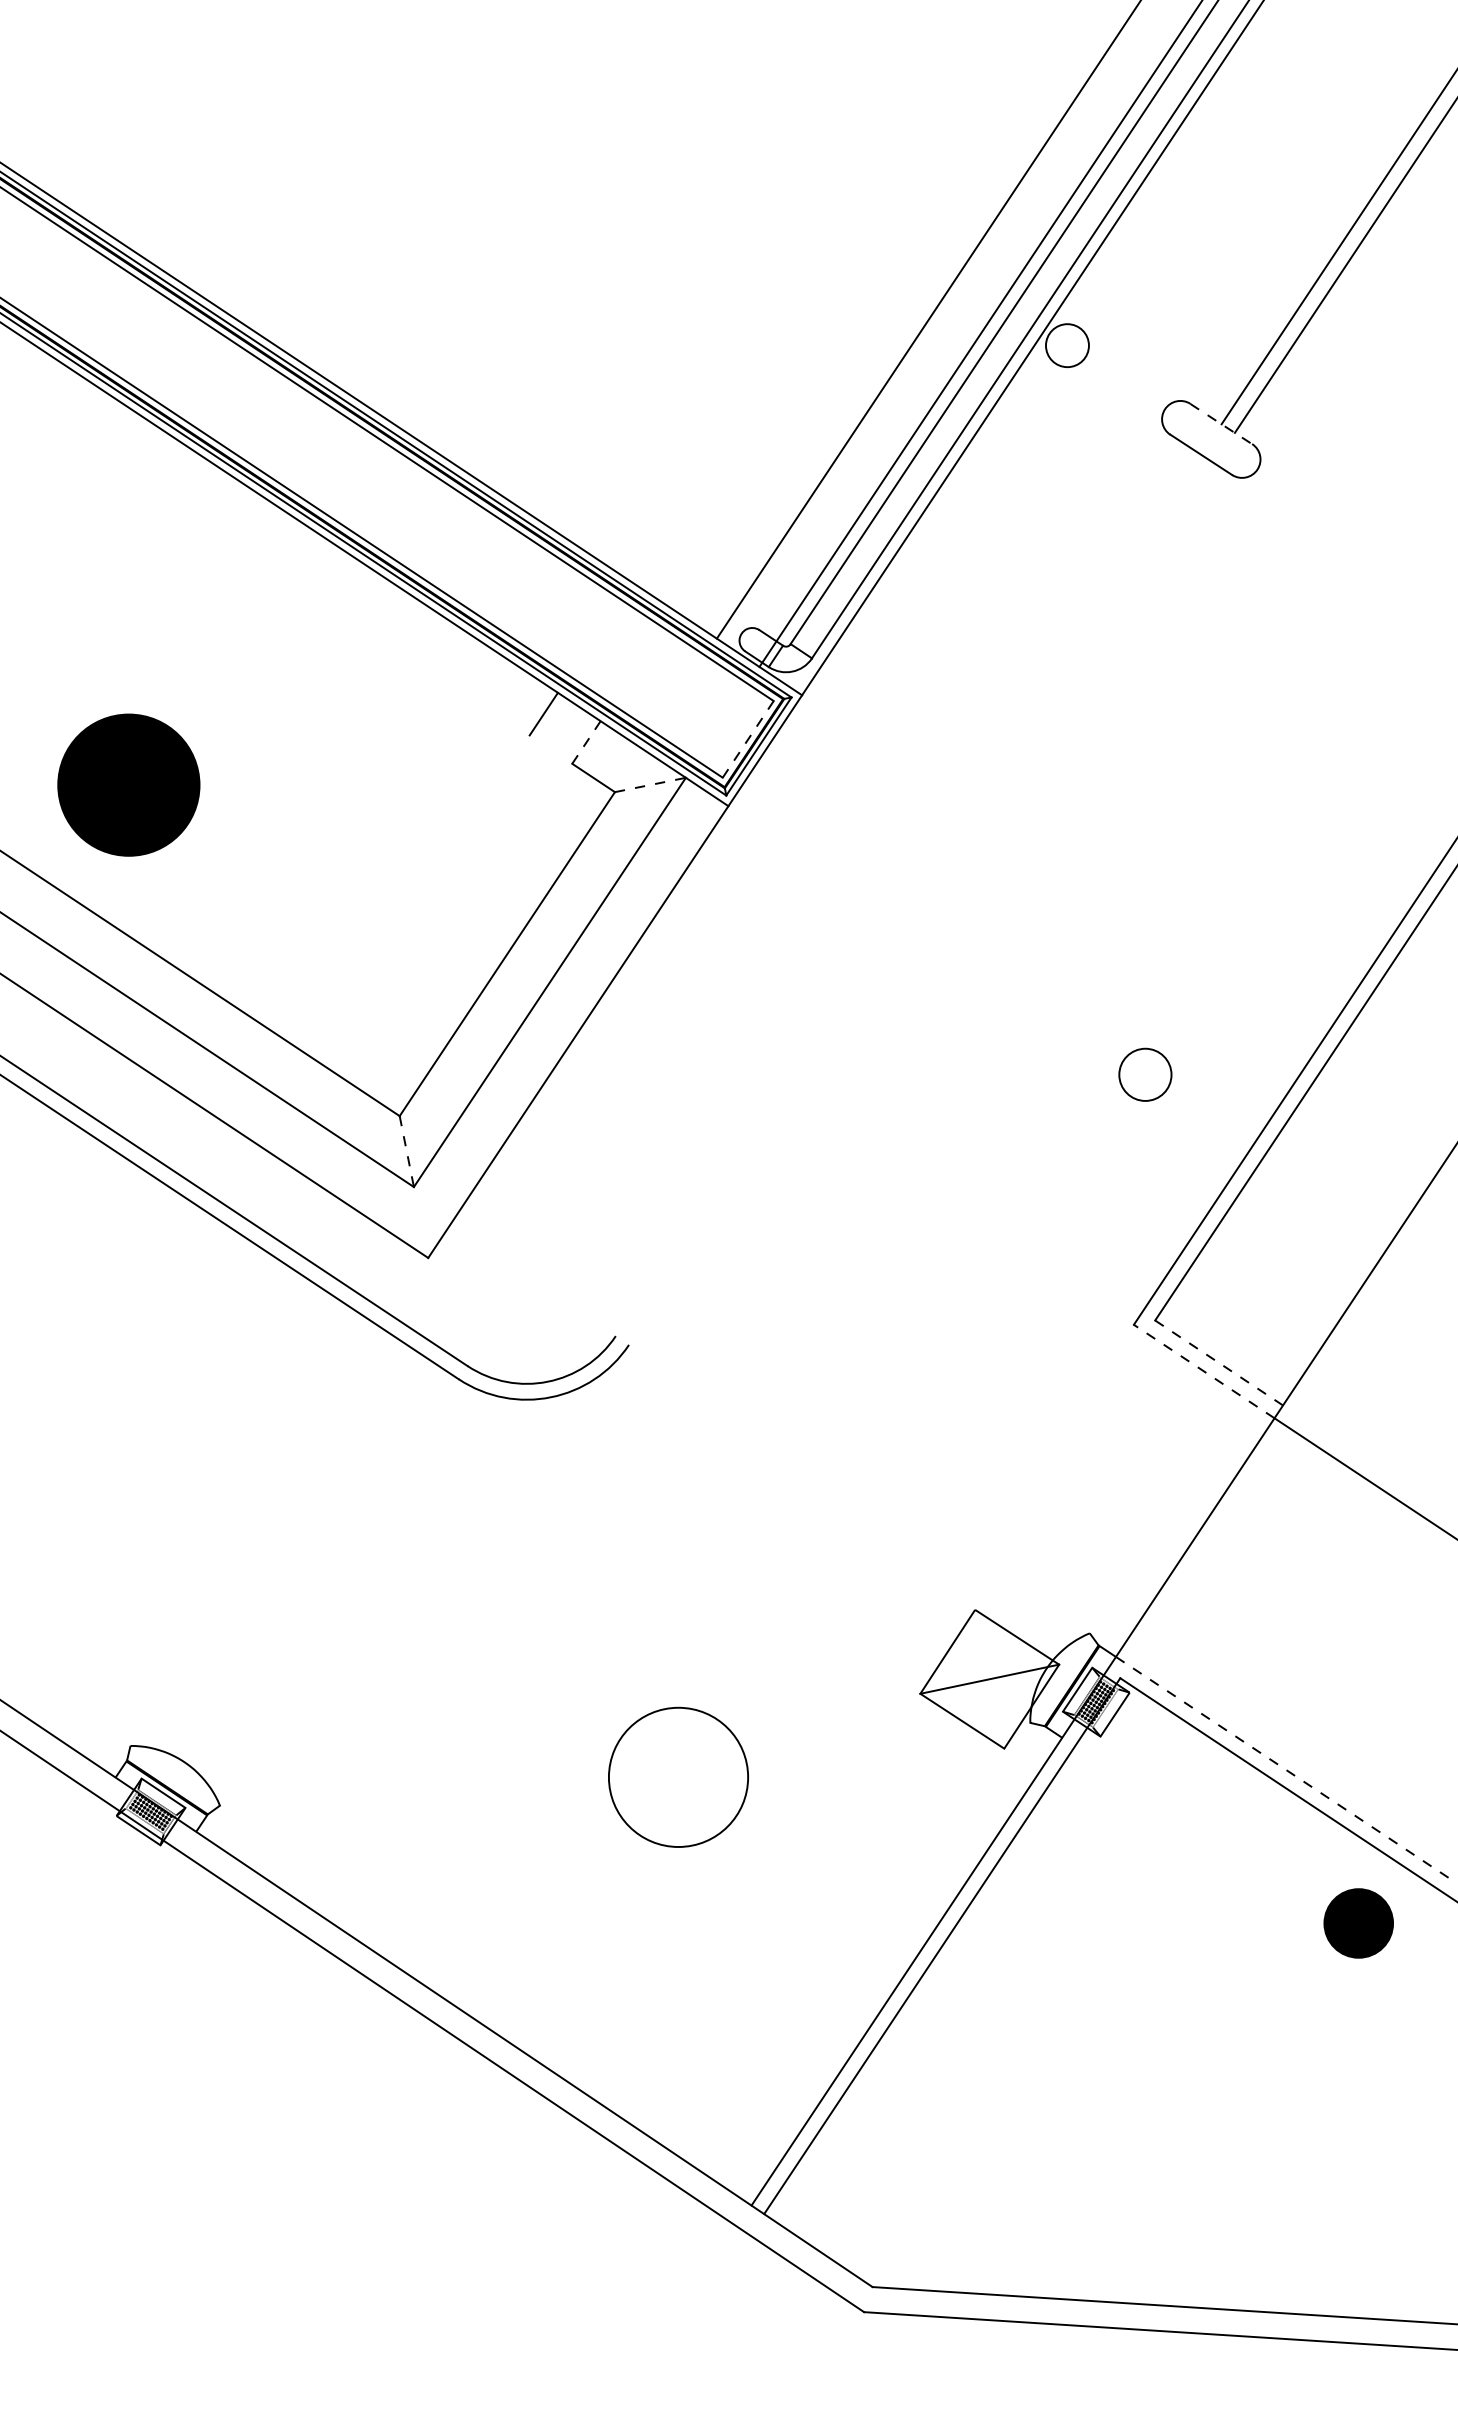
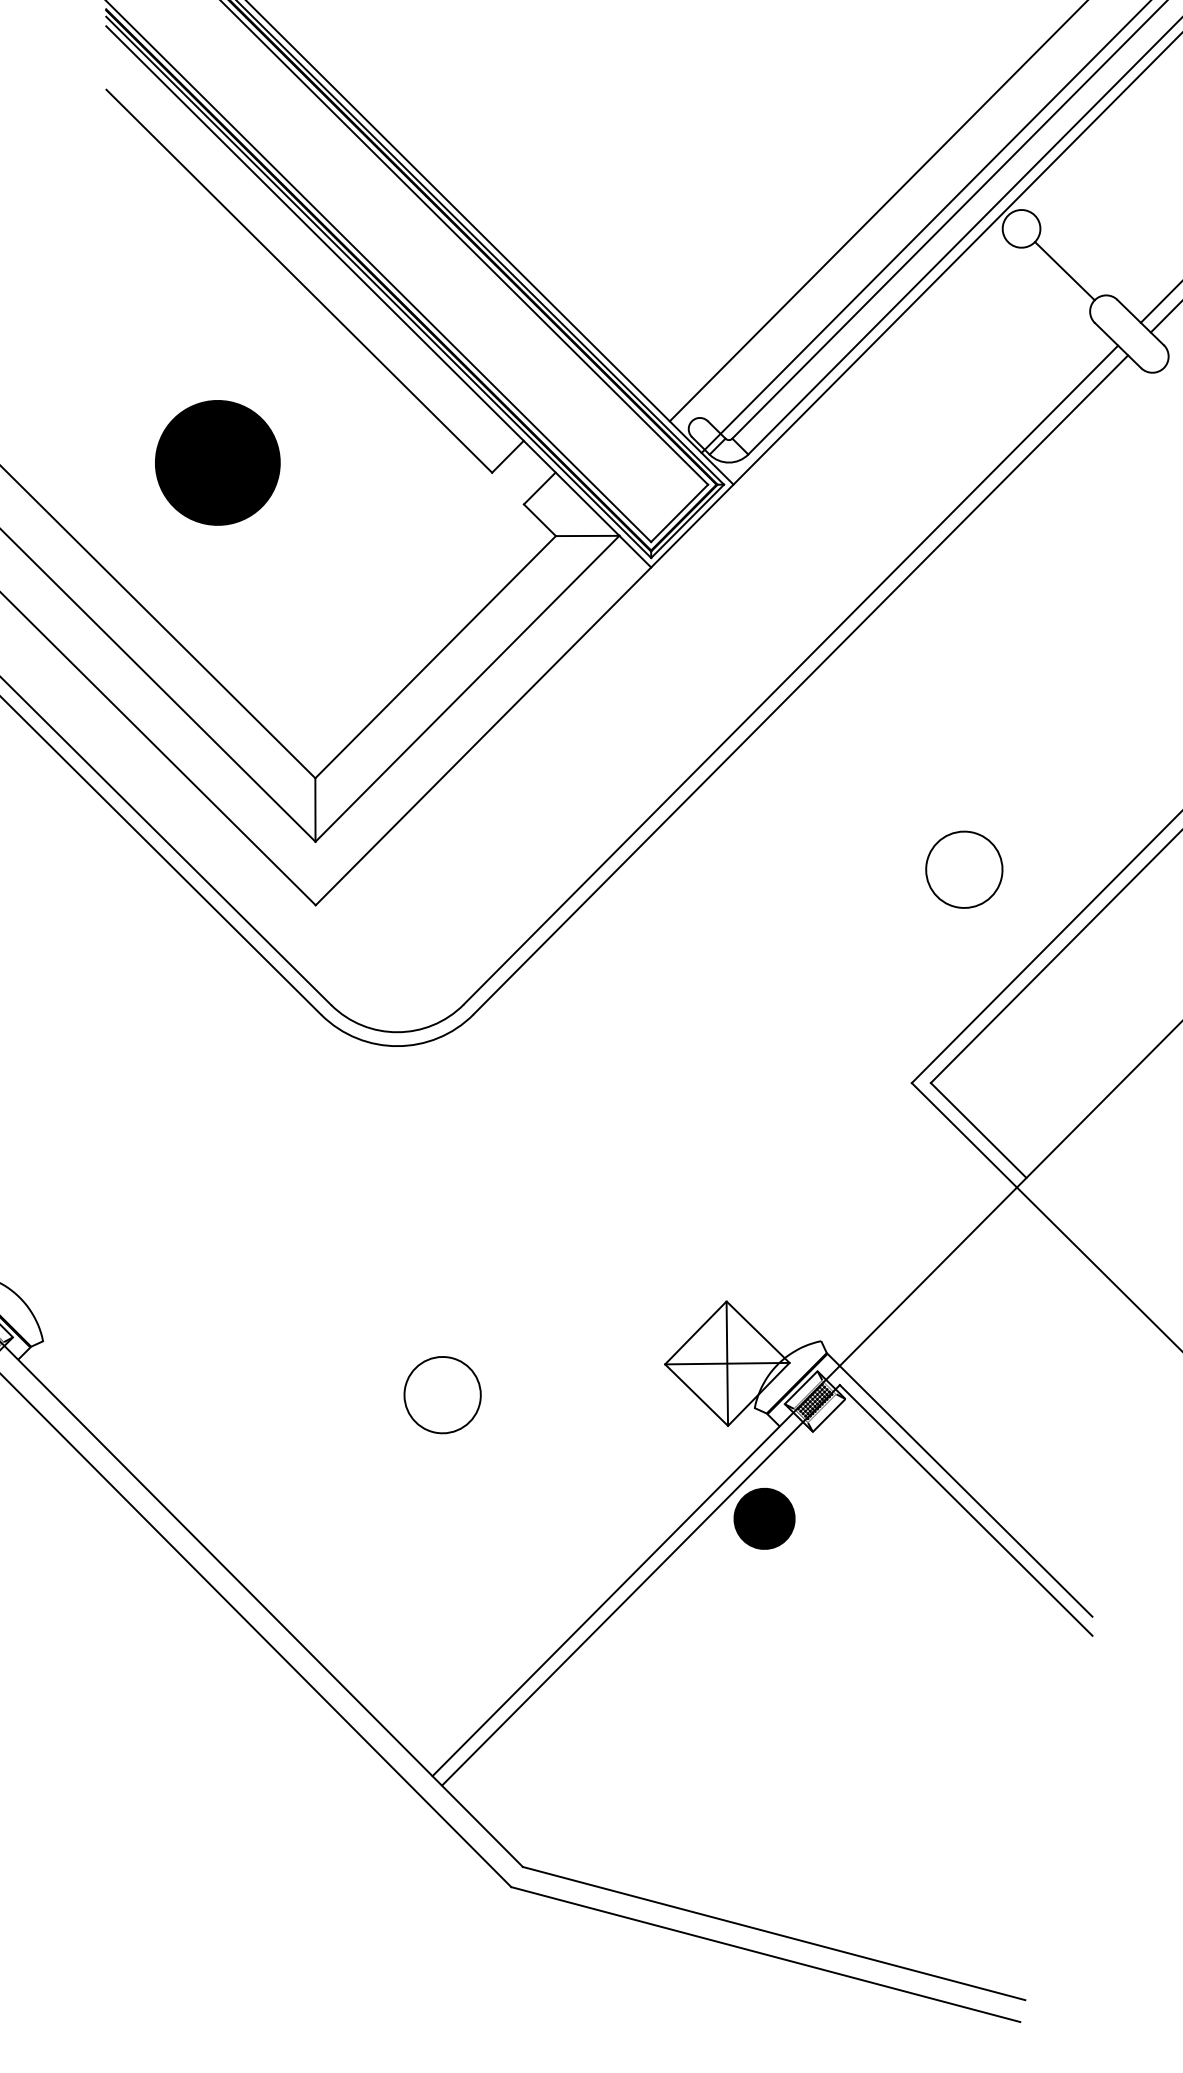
line: (1125, 383) -> (1065, 271), added
line: (1221, 424) -> (1140, 322), dashed -> solid
line: (271, 563) -> (299, 280), added
line: (748, 738) -> (680, 512), dashed -> solid
line: (586, 742) -> (539, 488), dashed -> solid
part: (128, 784) -> (217, 462), moved
line: (650, 784) -> (587, 535), dashed -> solid
line: (908, 895) -> (790, 675), added
line: (921, 903) -> (800, 684), added
circle: (1145, 1074) -> (964, 869), size x1.67
line: (406, 1152) -> (315, 810), dashed -> solid
line: (1219, 1362) -> (979, 1130), dashed -> solid
line: (1203, 1371) -> (963, 1135), dashed -> solid
line: (989, 1678) -> (727, 1362), added
line: (1284, 1769) -> (965, 1491), dashed -> solid
circle: (678, 1777) -> (442, 1395), size x0.62
part: (1358, 1923) -> (764, 1518), moved

